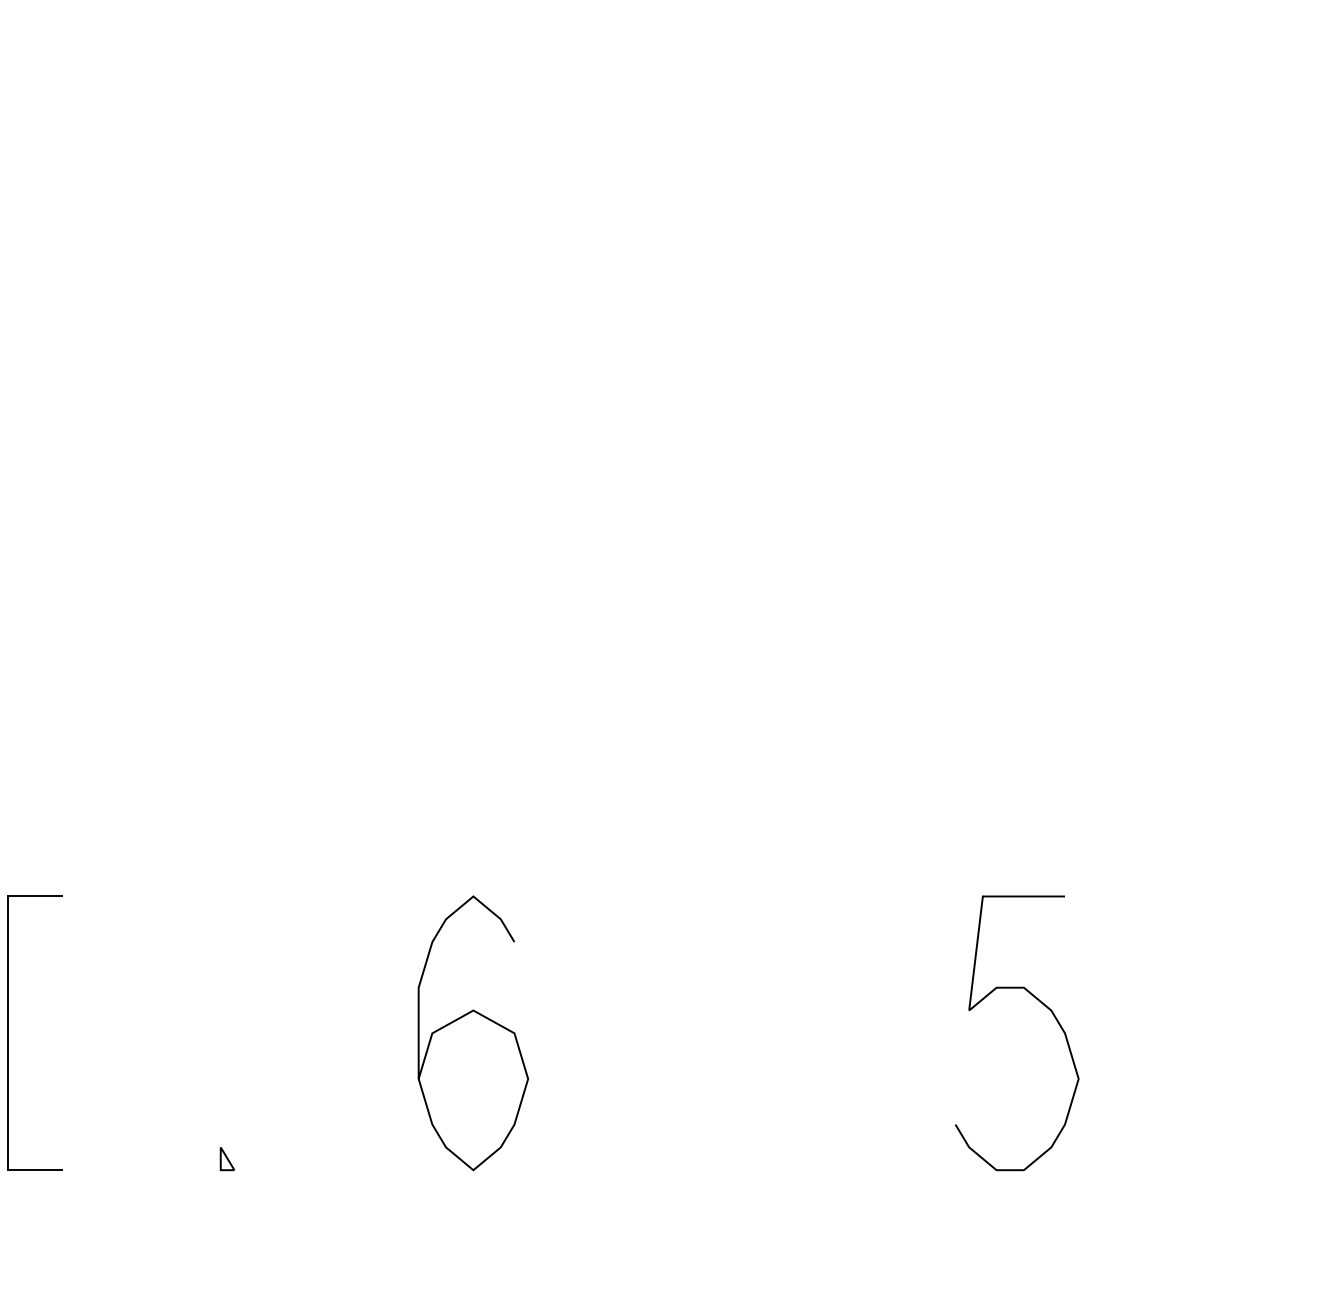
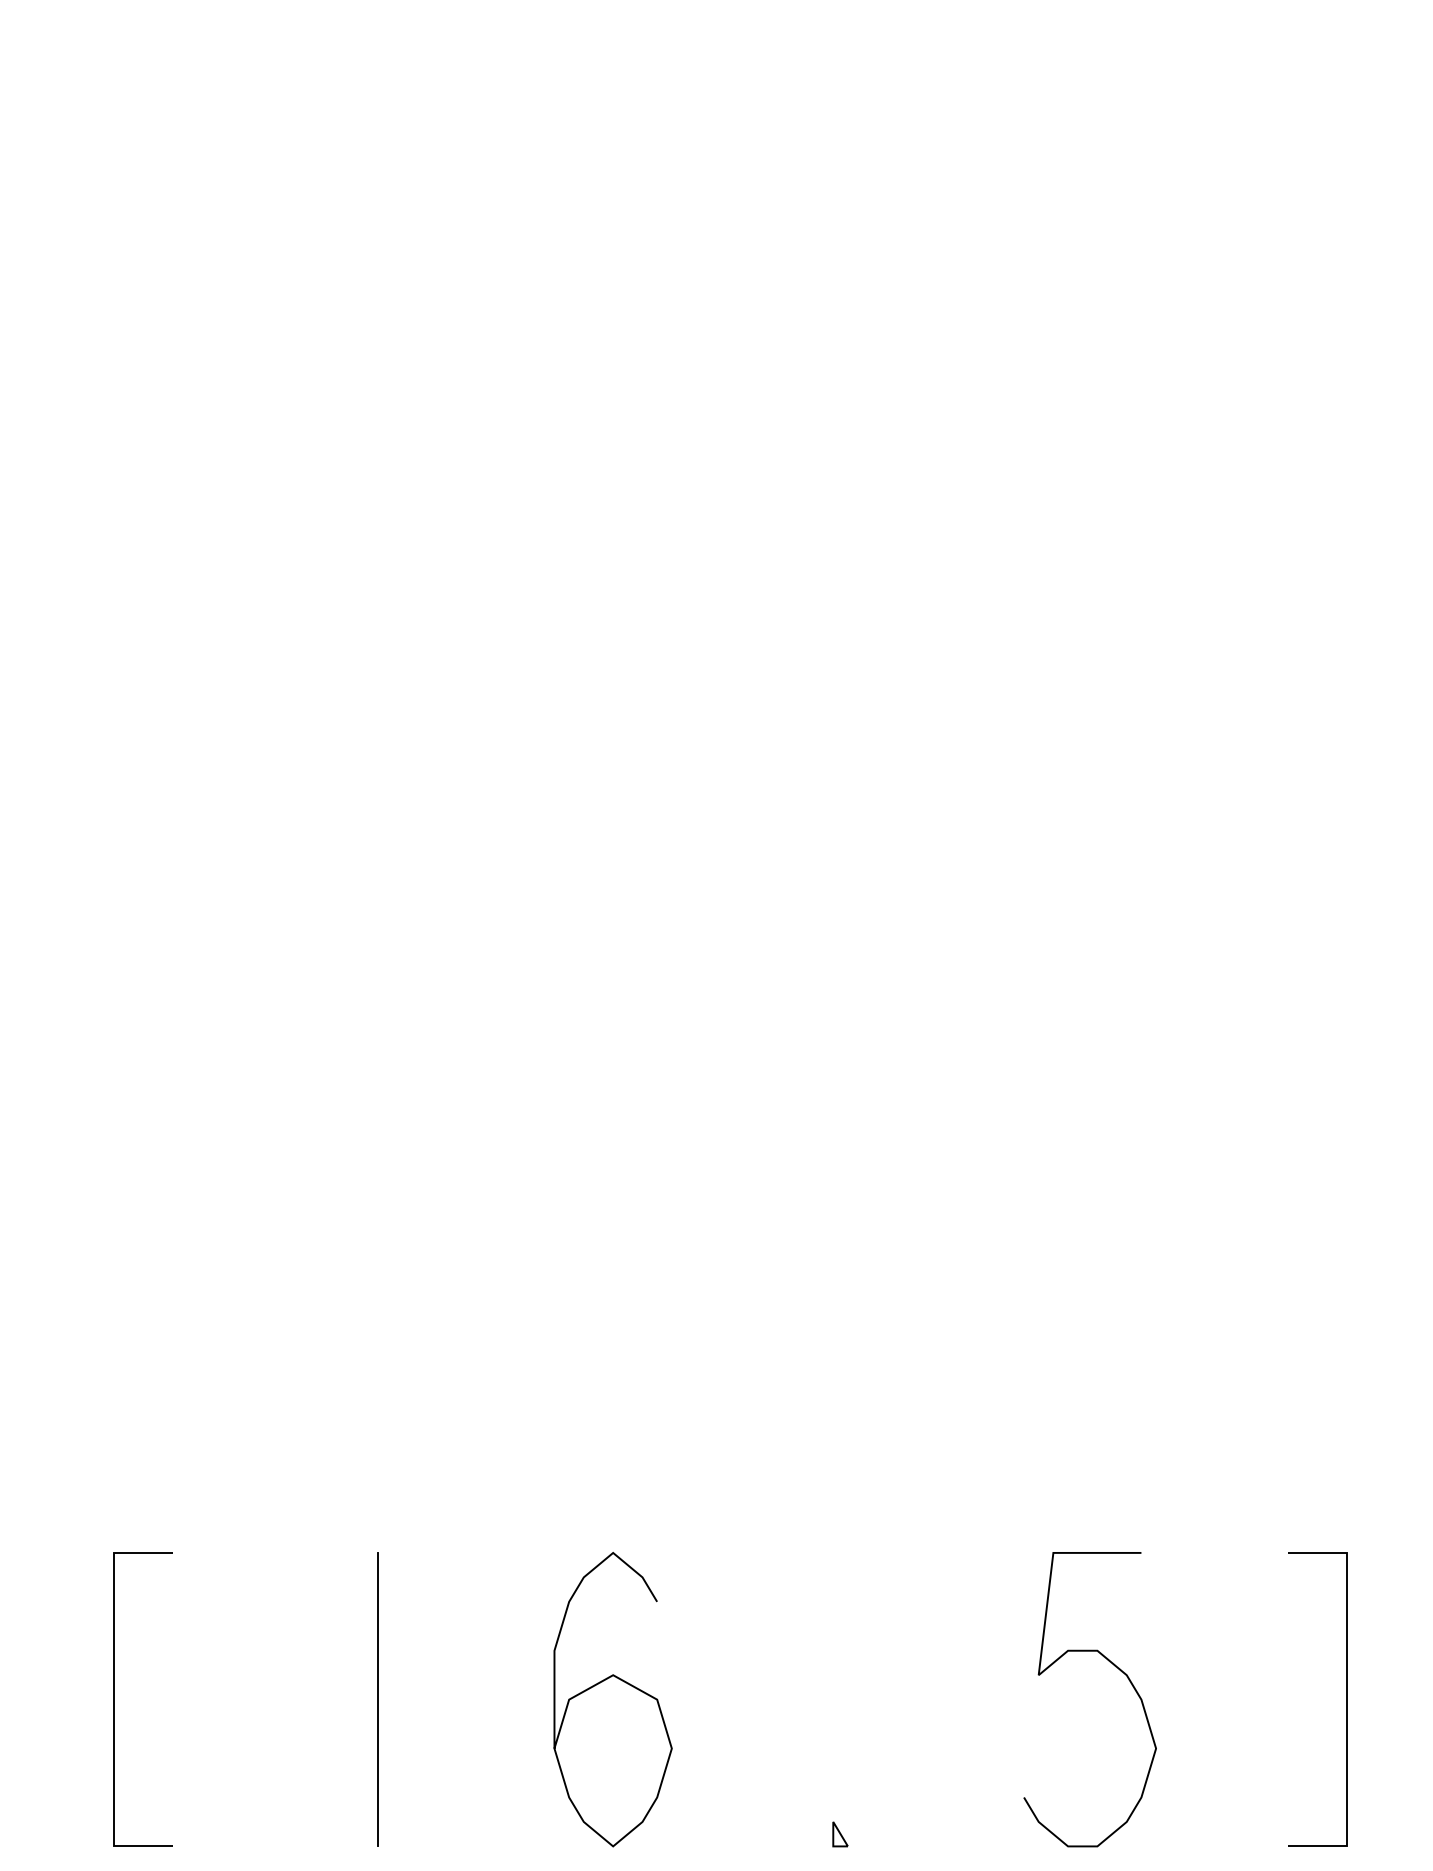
curve: (1040, 1003) -> (1115, 1667), moved
line: (254, 1033) -> (378, 1699), added
line: (1157, 1033) -> (1346, 1699), added
part: (227, 1159) -> (840, 1834), moved

